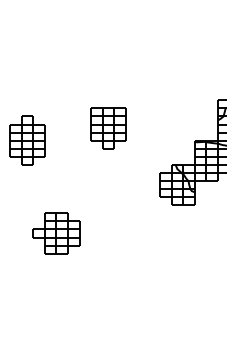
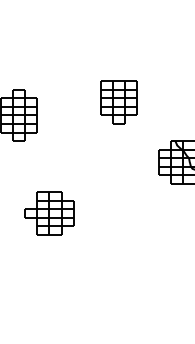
part: (108, 128) -> (119, 102), moved

